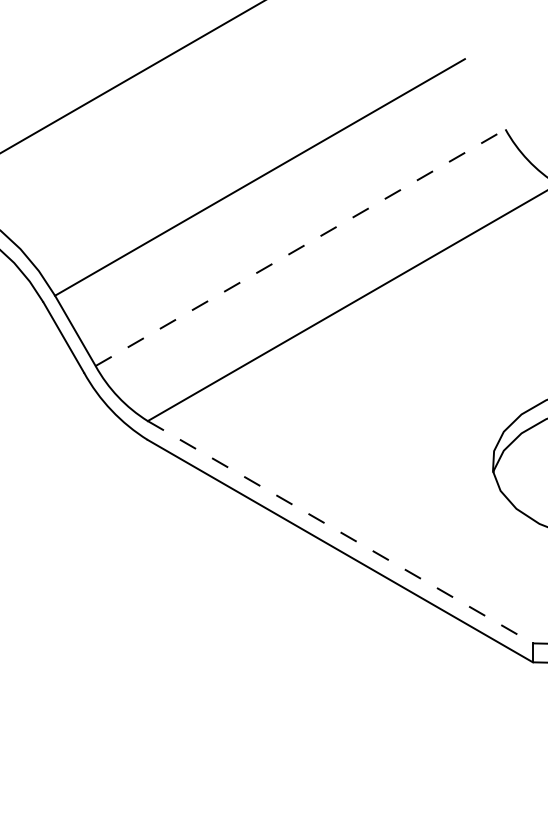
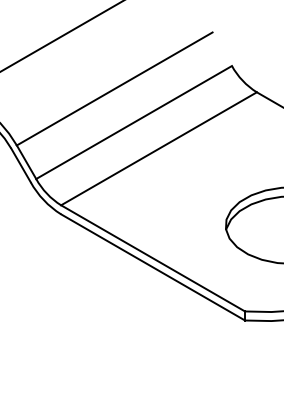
line: (301, 247) -> (134, 122), dashed -> solid
line: (341, 532) -> (153, 258), dashed -> solid

